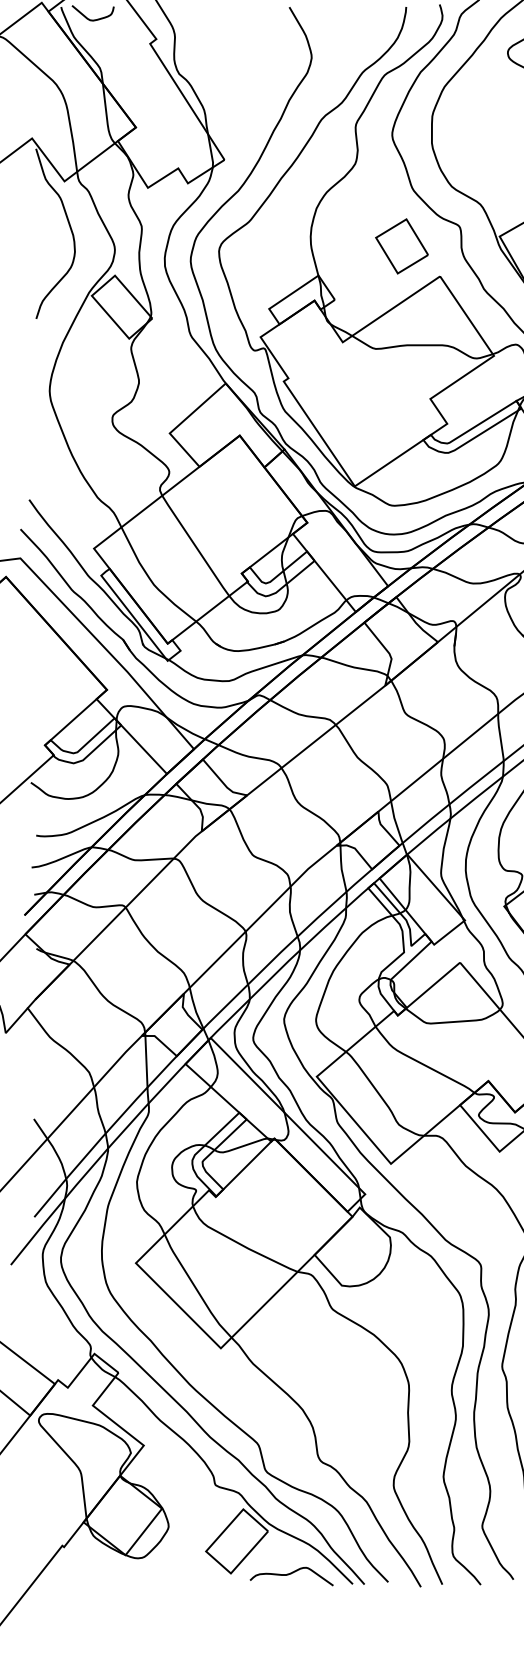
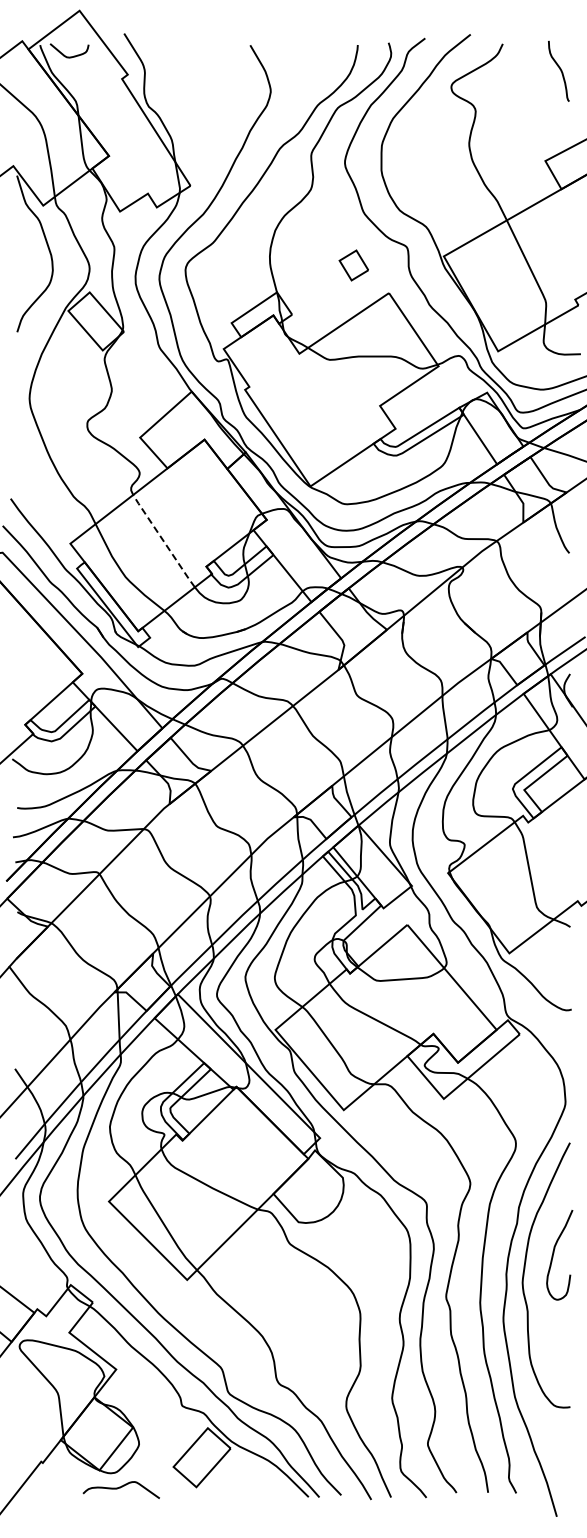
part: (401, 246) -> (353, 265), size x0.6
line: (195, 545) -> (163, 540), solid -> dashed
curve: (290, 1574) -> (120, 1488), moved

